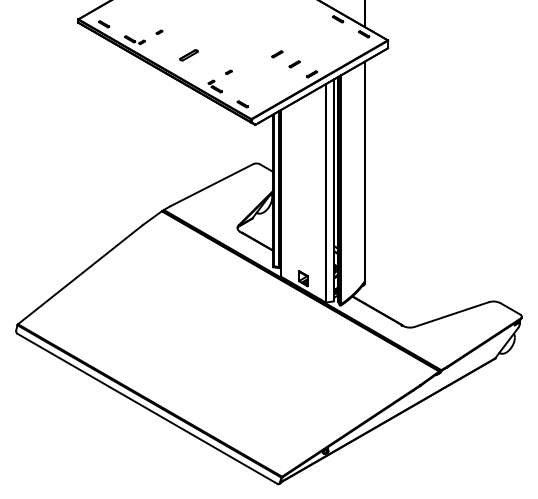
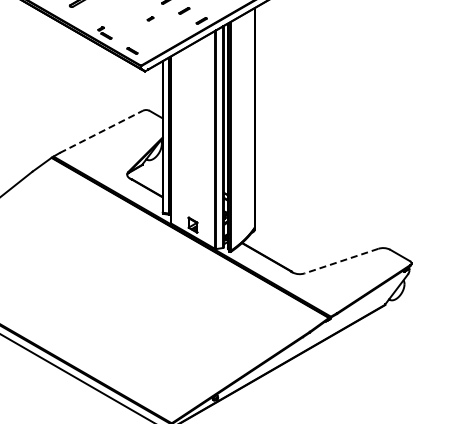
part: (228, 71) -> (150, 18), moved
line: (211, 185) -> (101, 132), solid -> dashed
line: (451, 314) -> (341, 261), solid -> dashed

